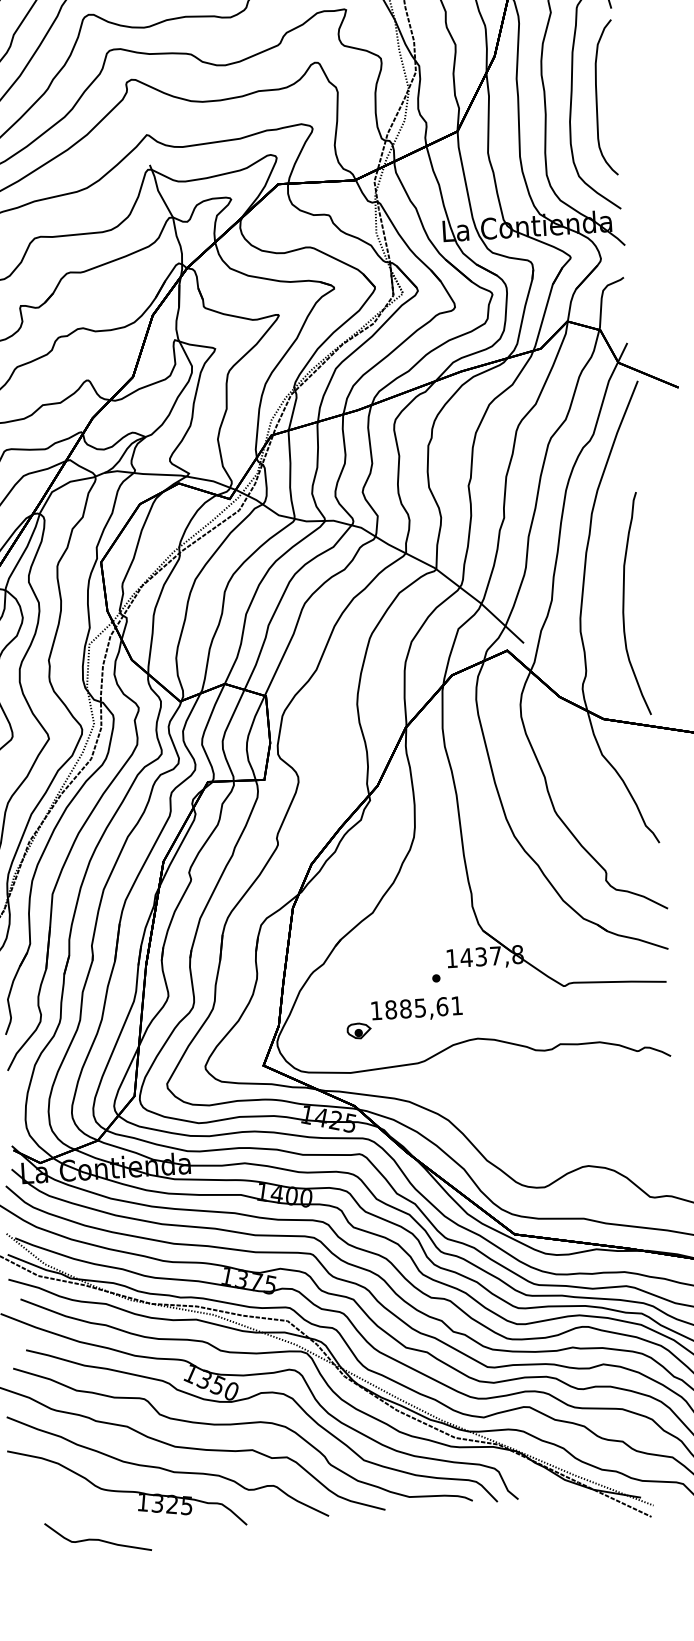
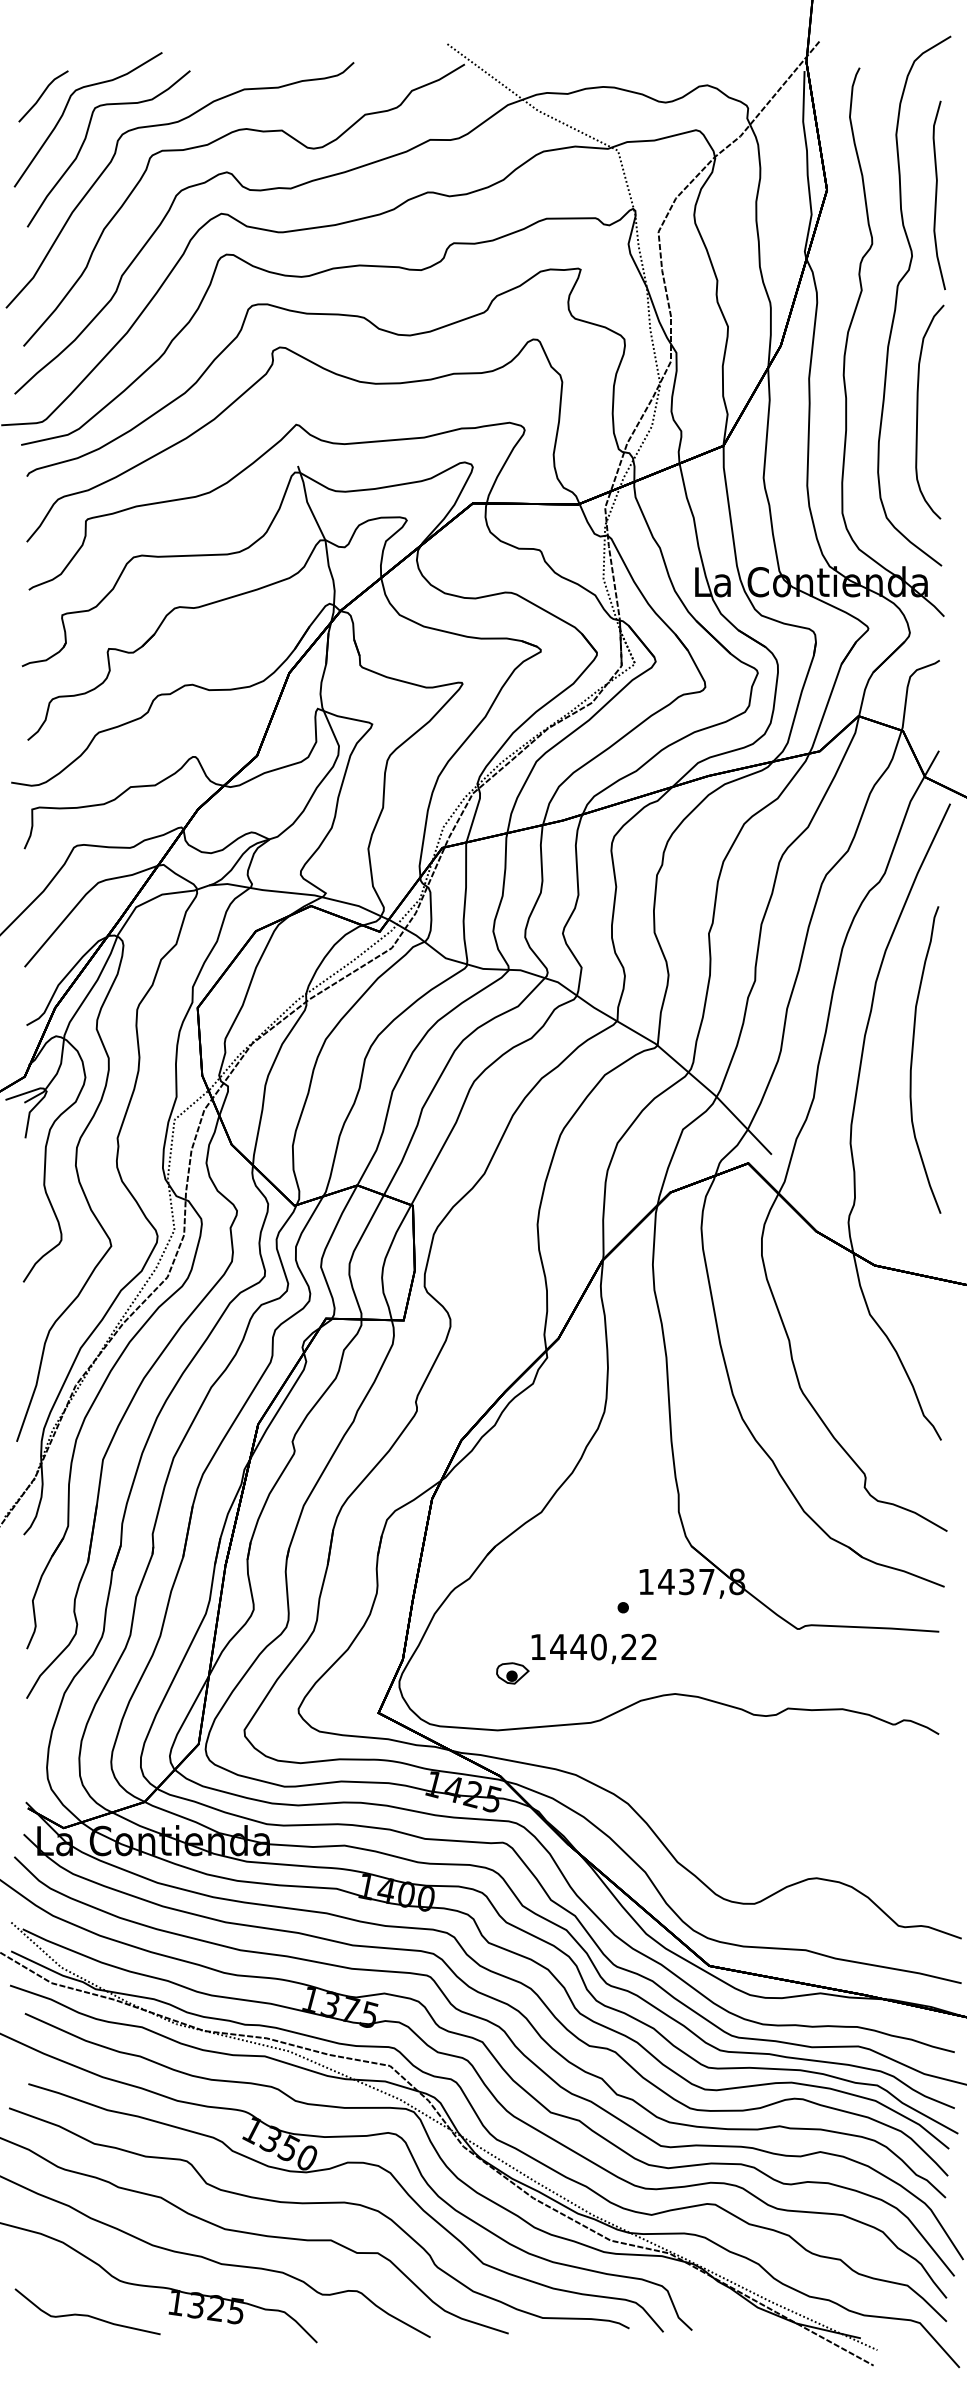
curve: (624, 604) -> (912, 1059), moved
text: (423, 1007) -> (603, 1646), 1885,61 -> 1440,22
curve: (98, 1539) -> (87, 2314), moved

